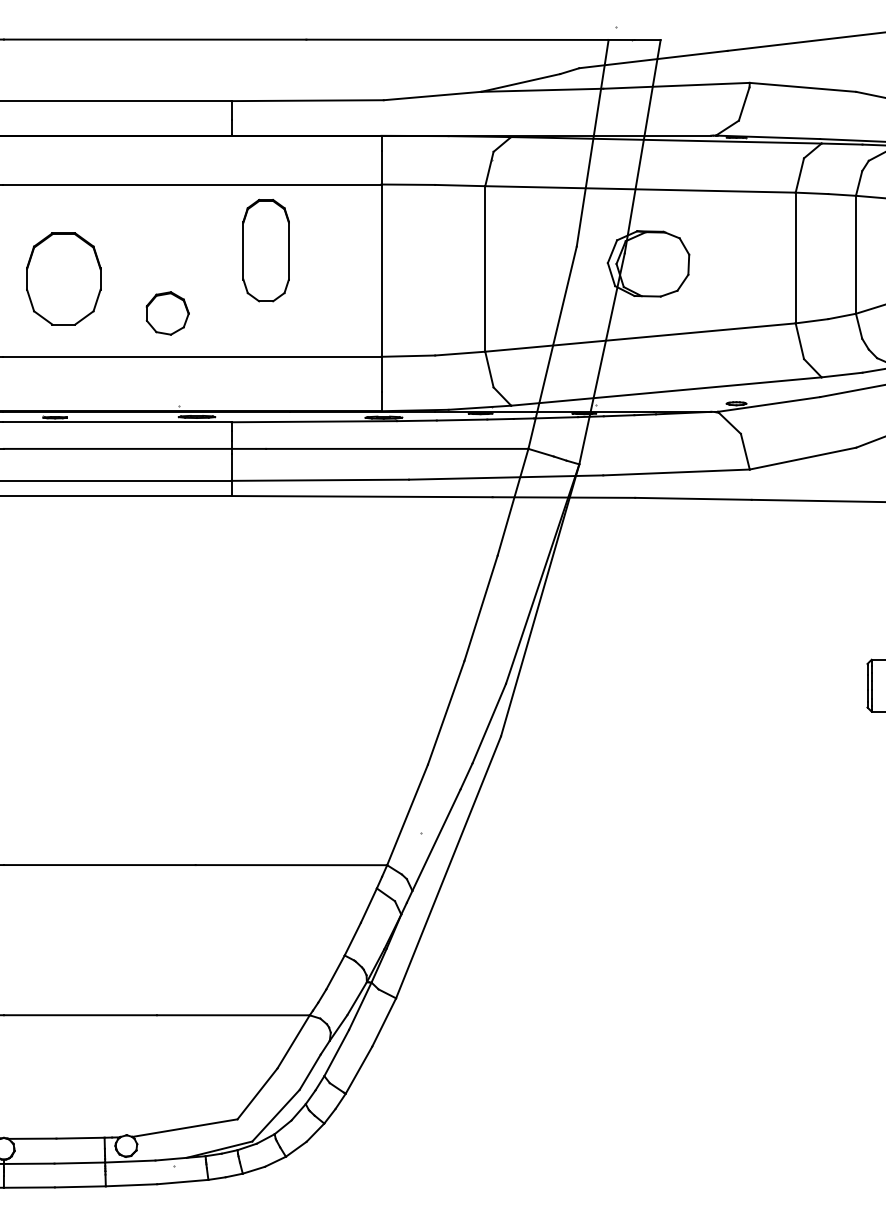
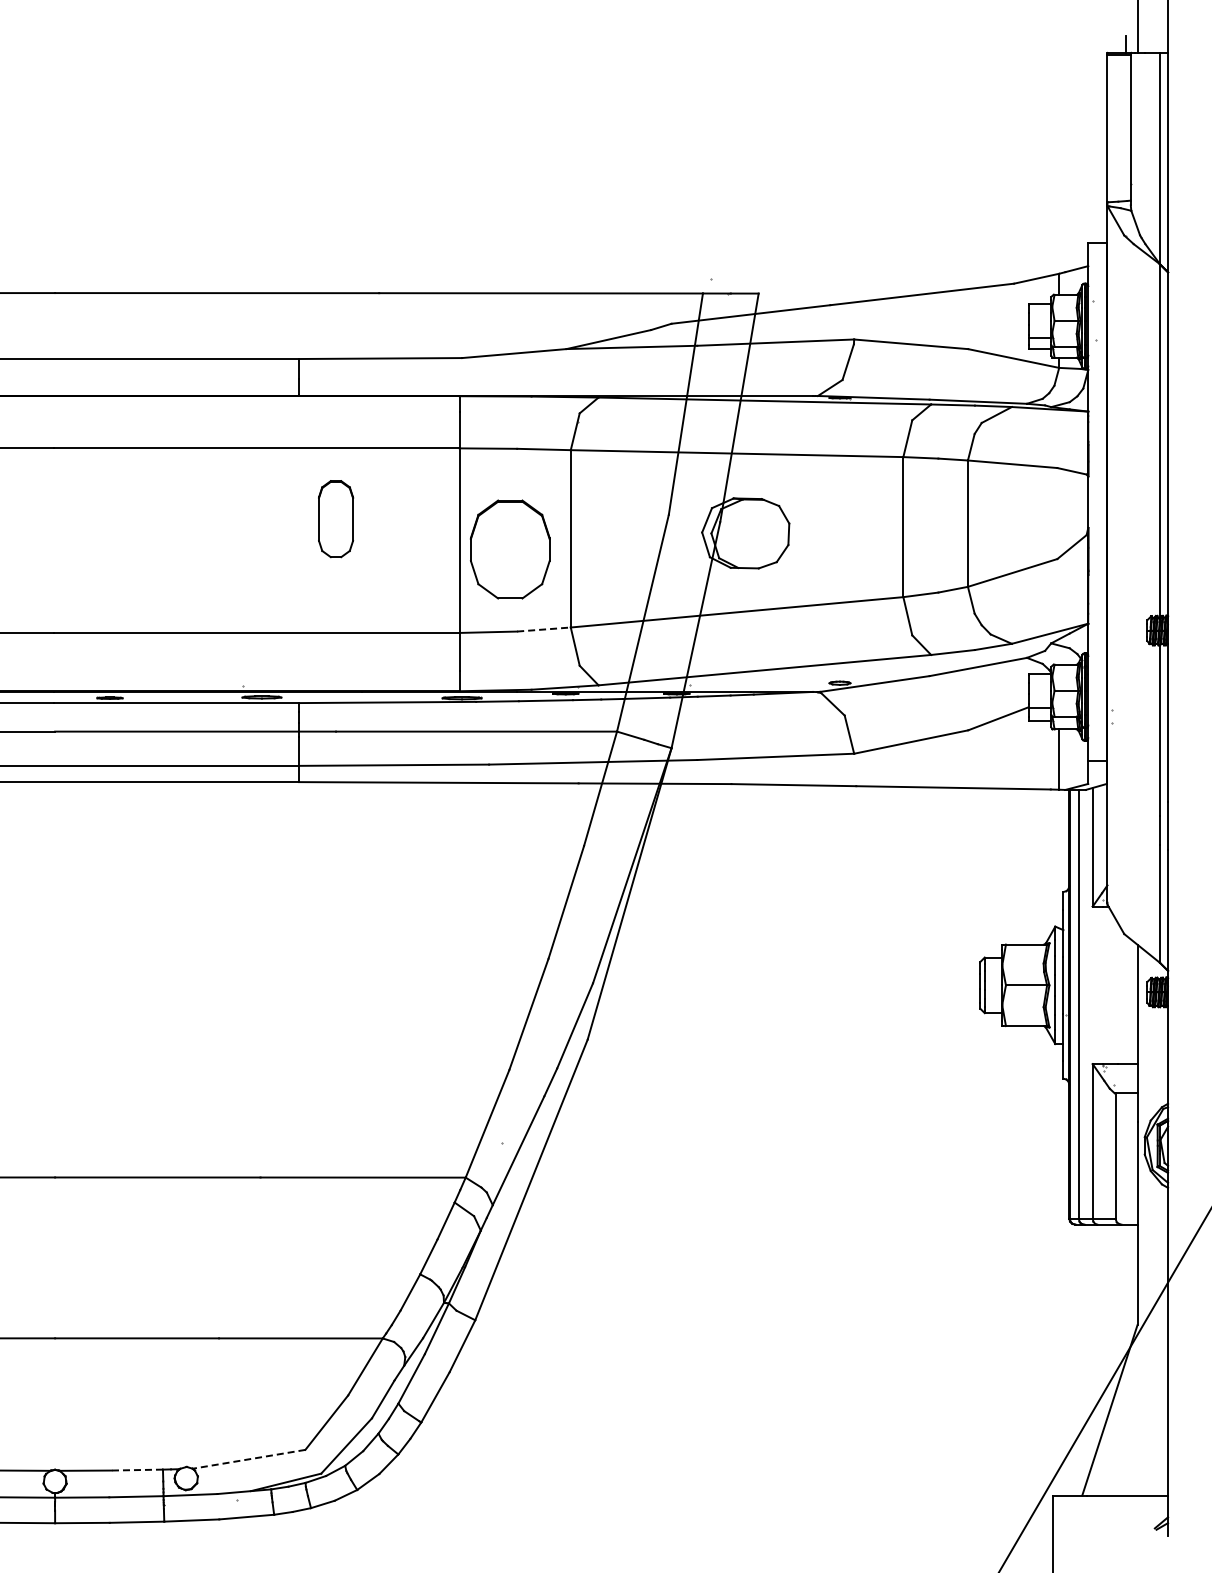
part: (265, 249) -> (335, 518), size x0.7
part: (63, 278) -> (509, 549), moved
part: (167, 313) -> (230, 586), removed
line: (459, 353) -> (543, 629), solid -> dashed
line: (184, 1128) -> (248, 1459), solid -> dashed
line: (80, 1138) -> (137, 1470), solid -> dashed

